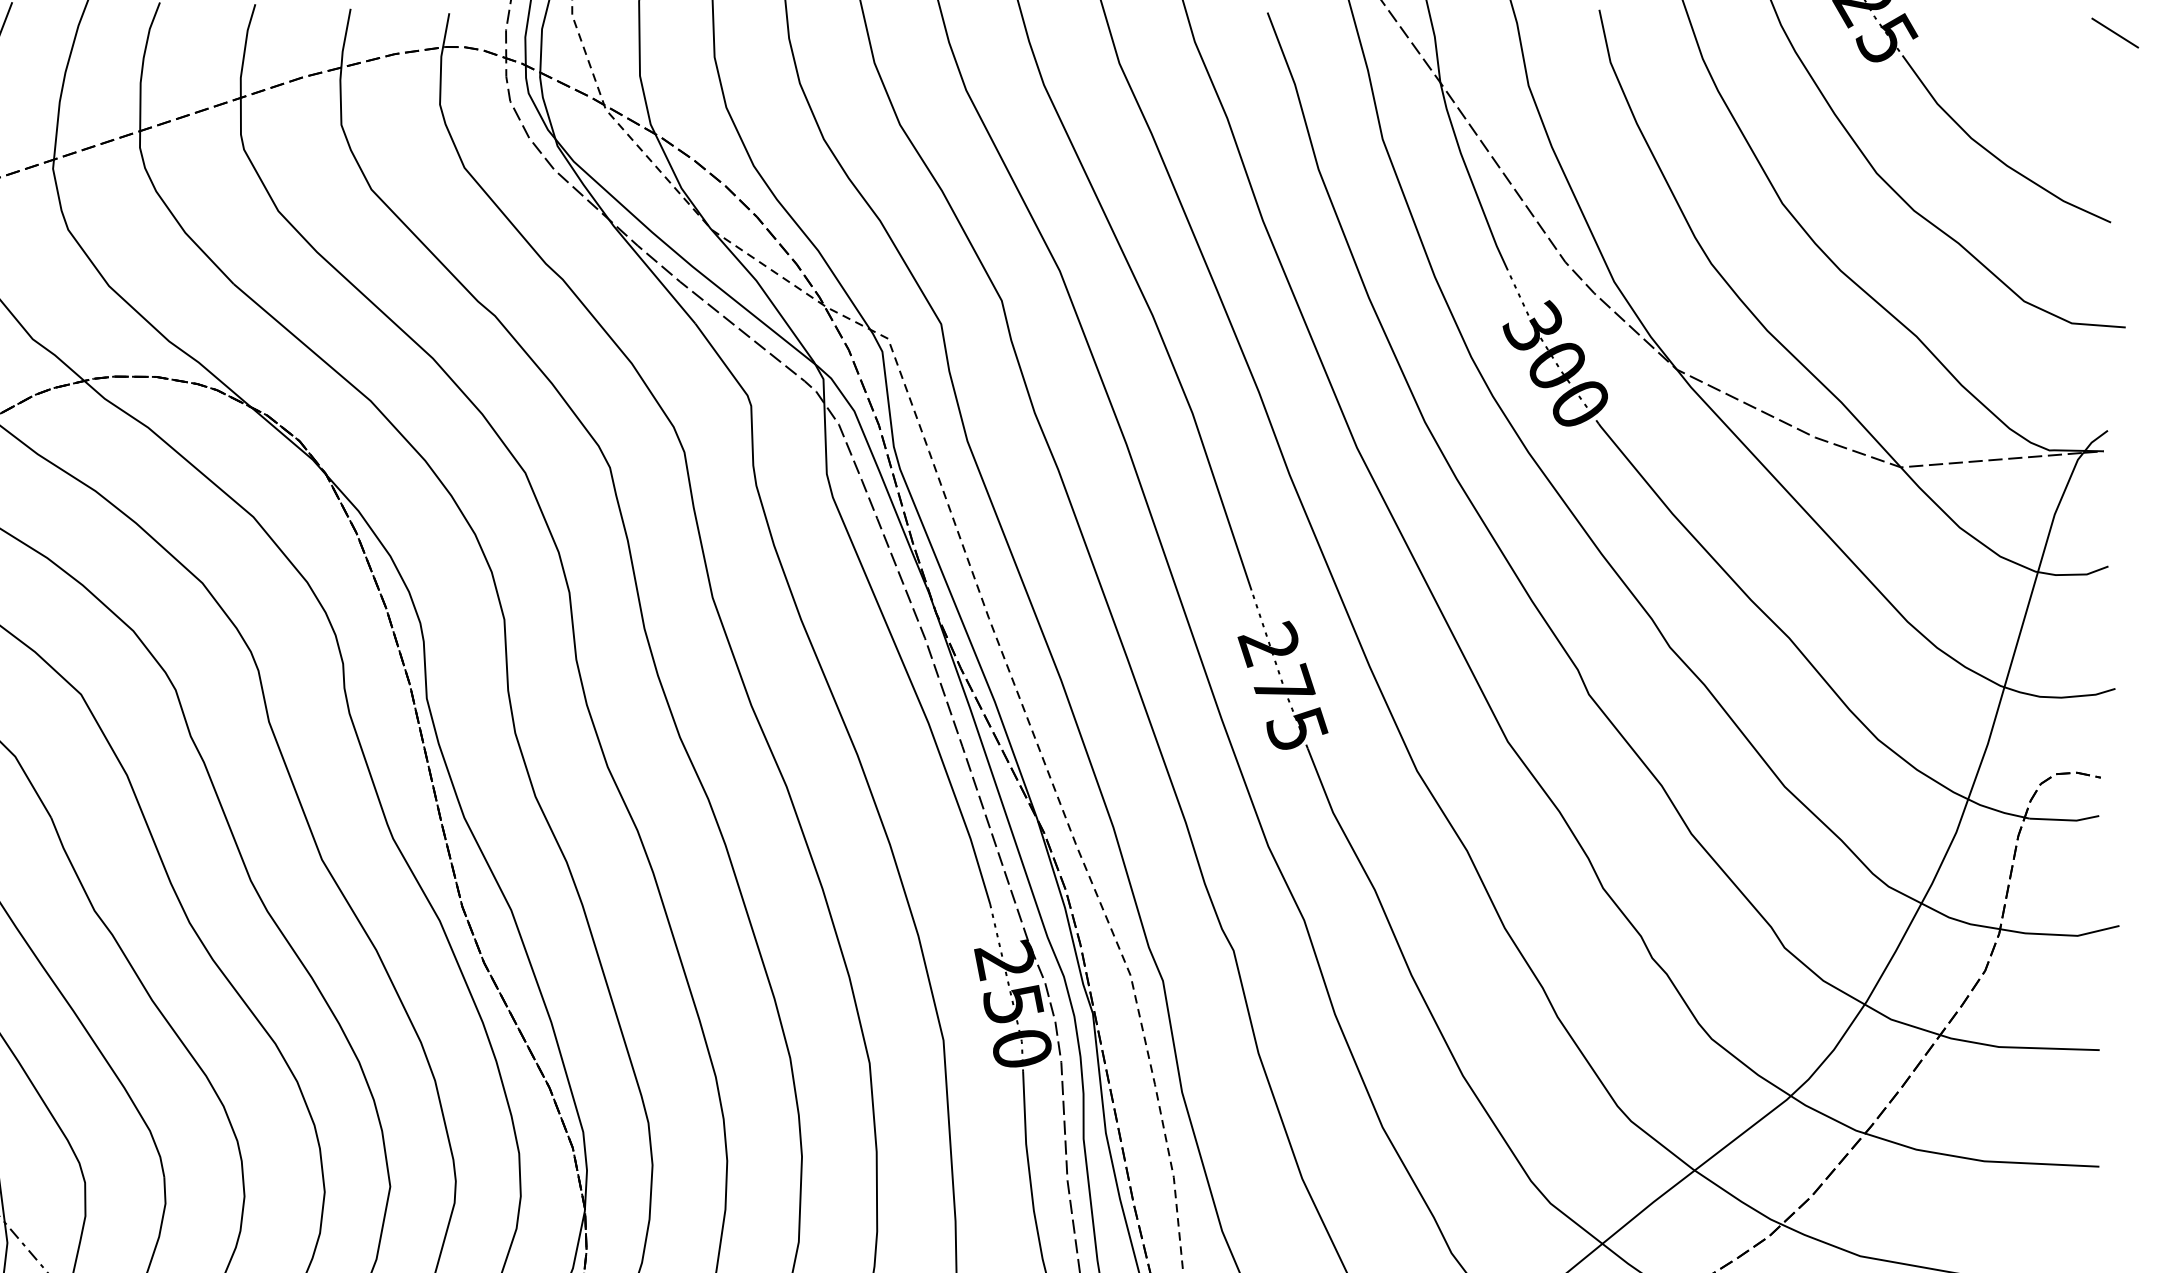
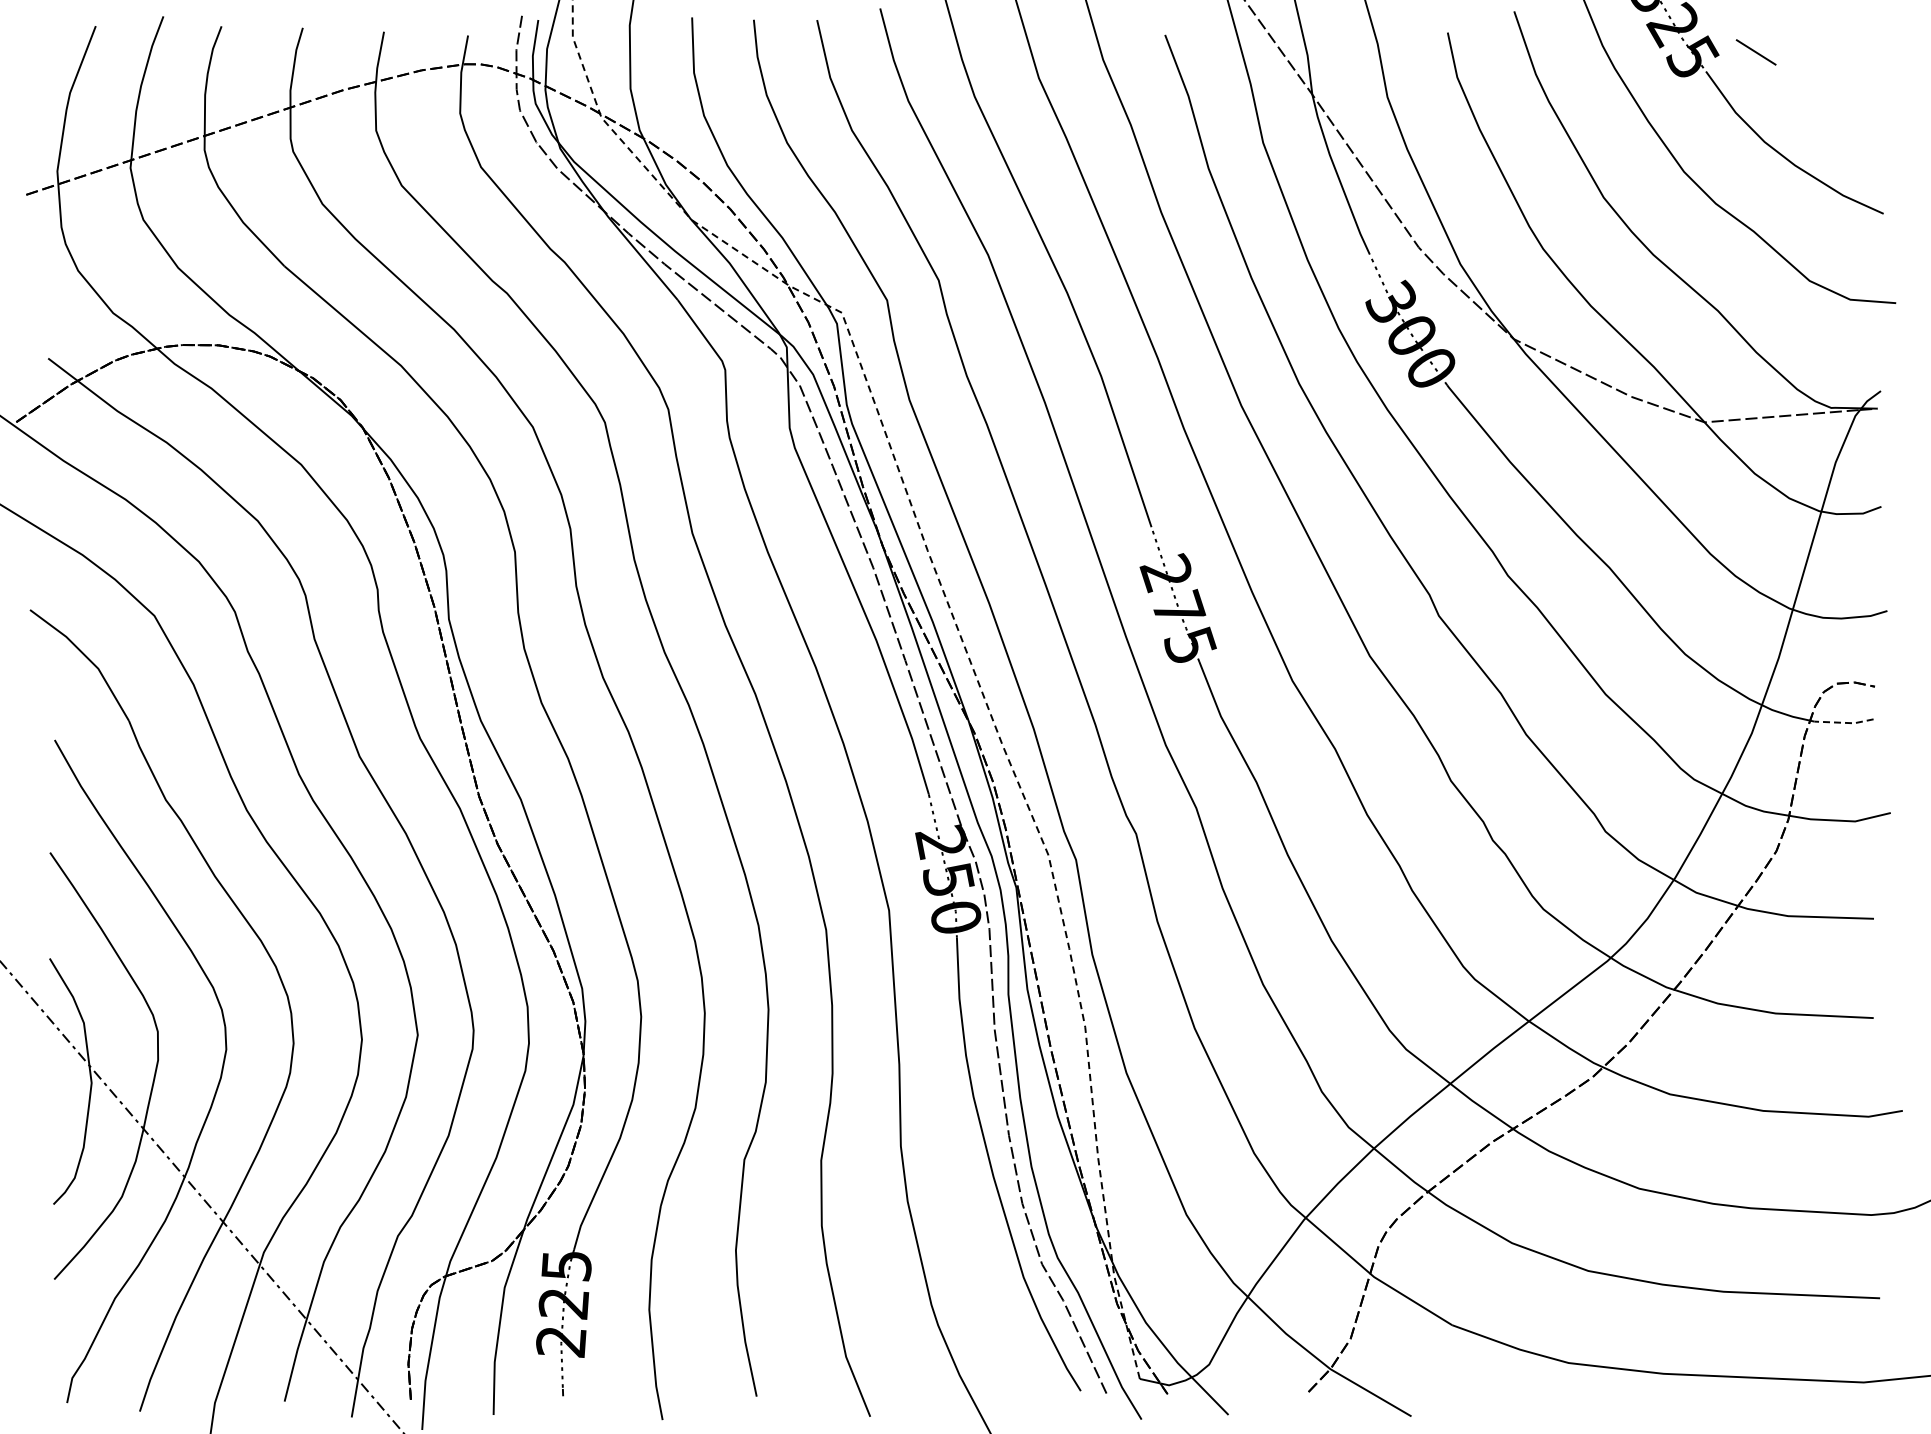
line: (2114, 33) -> (1755, 52), moved
line: (2065, 819) -> (1844, 722), solid -> dashed

